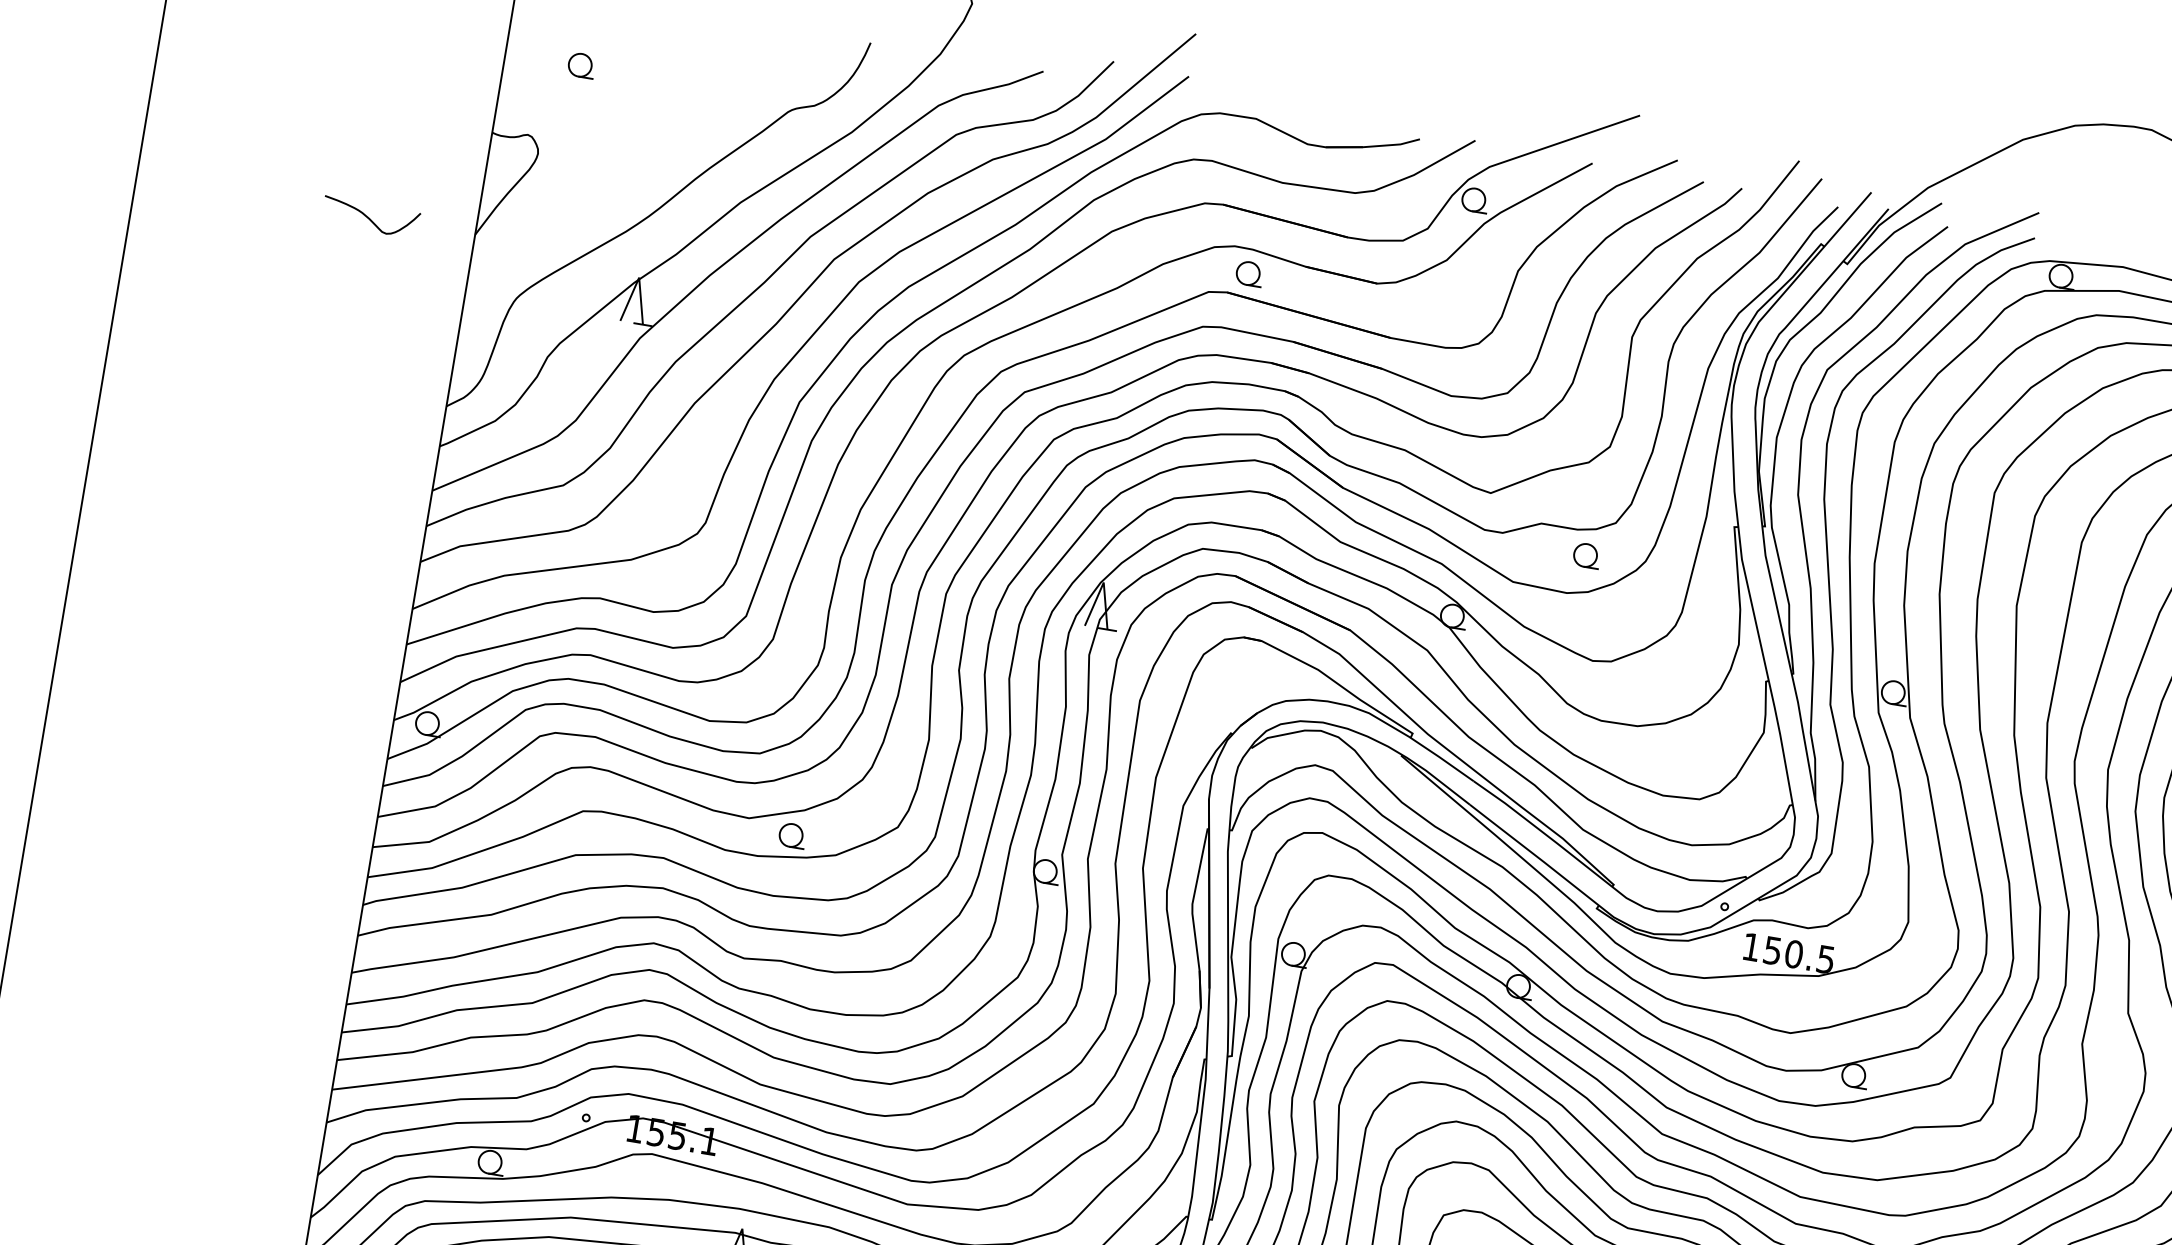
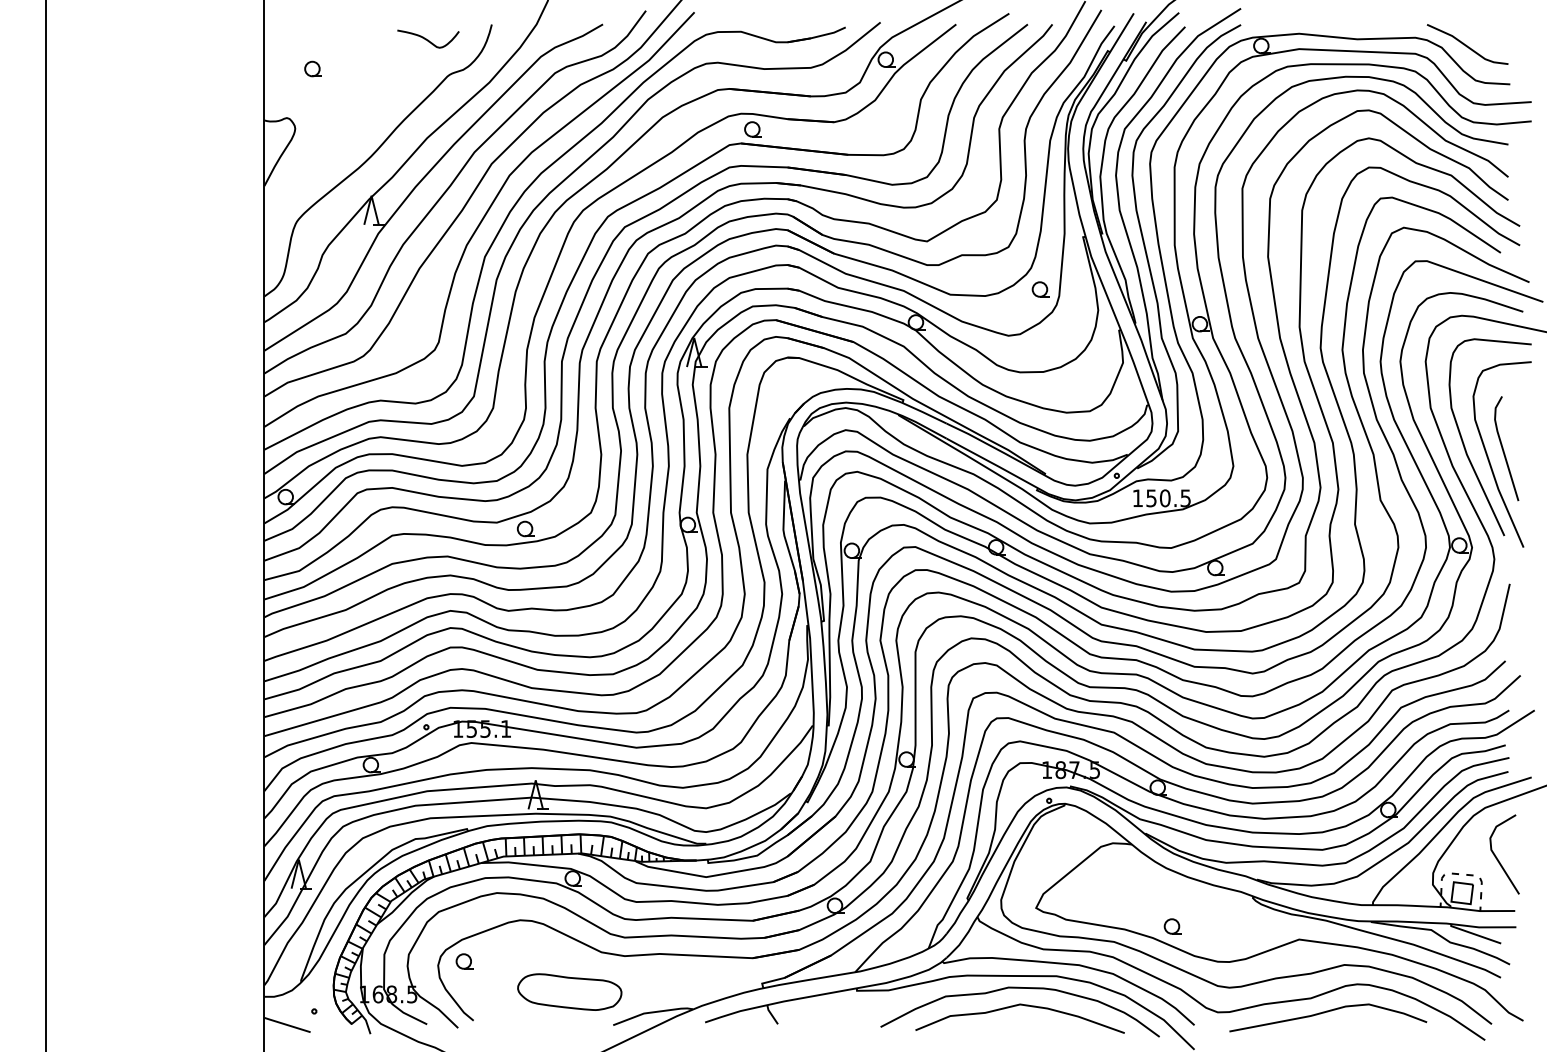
curve: (371, 217) -> (428, 39), moved
part: (1586, 555) -> (1040, 289), moved

